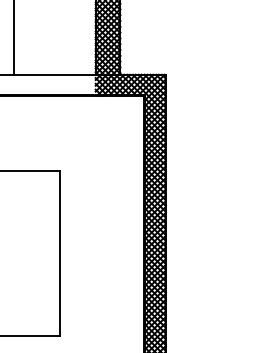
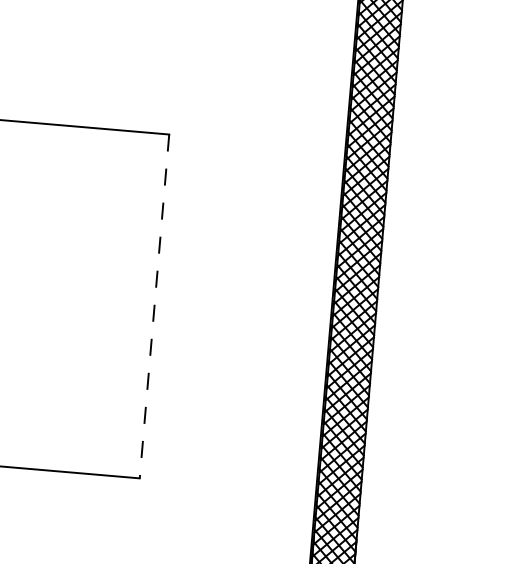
line: (59, 253) -> (154, 306), solid -> dashed

